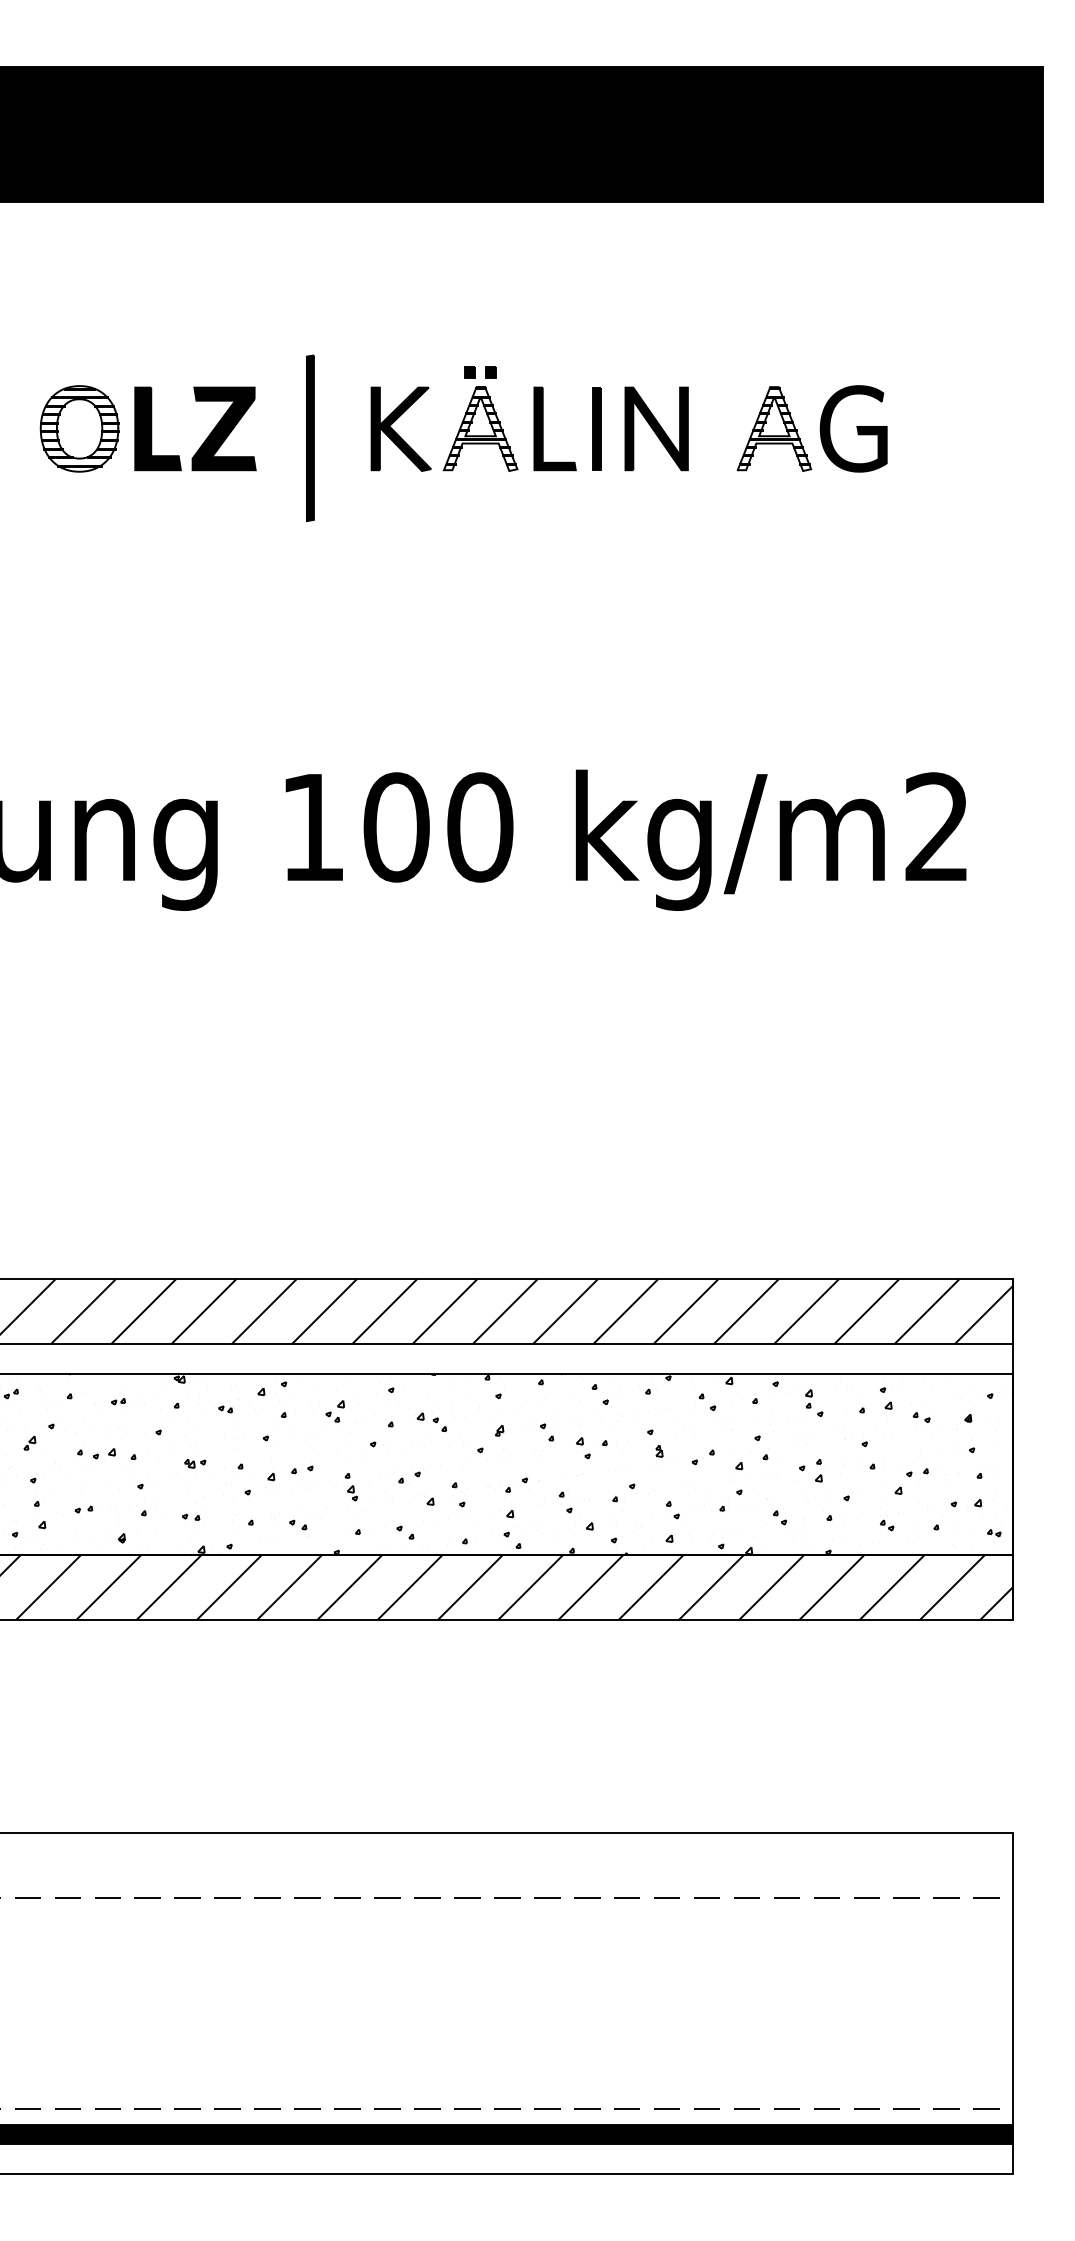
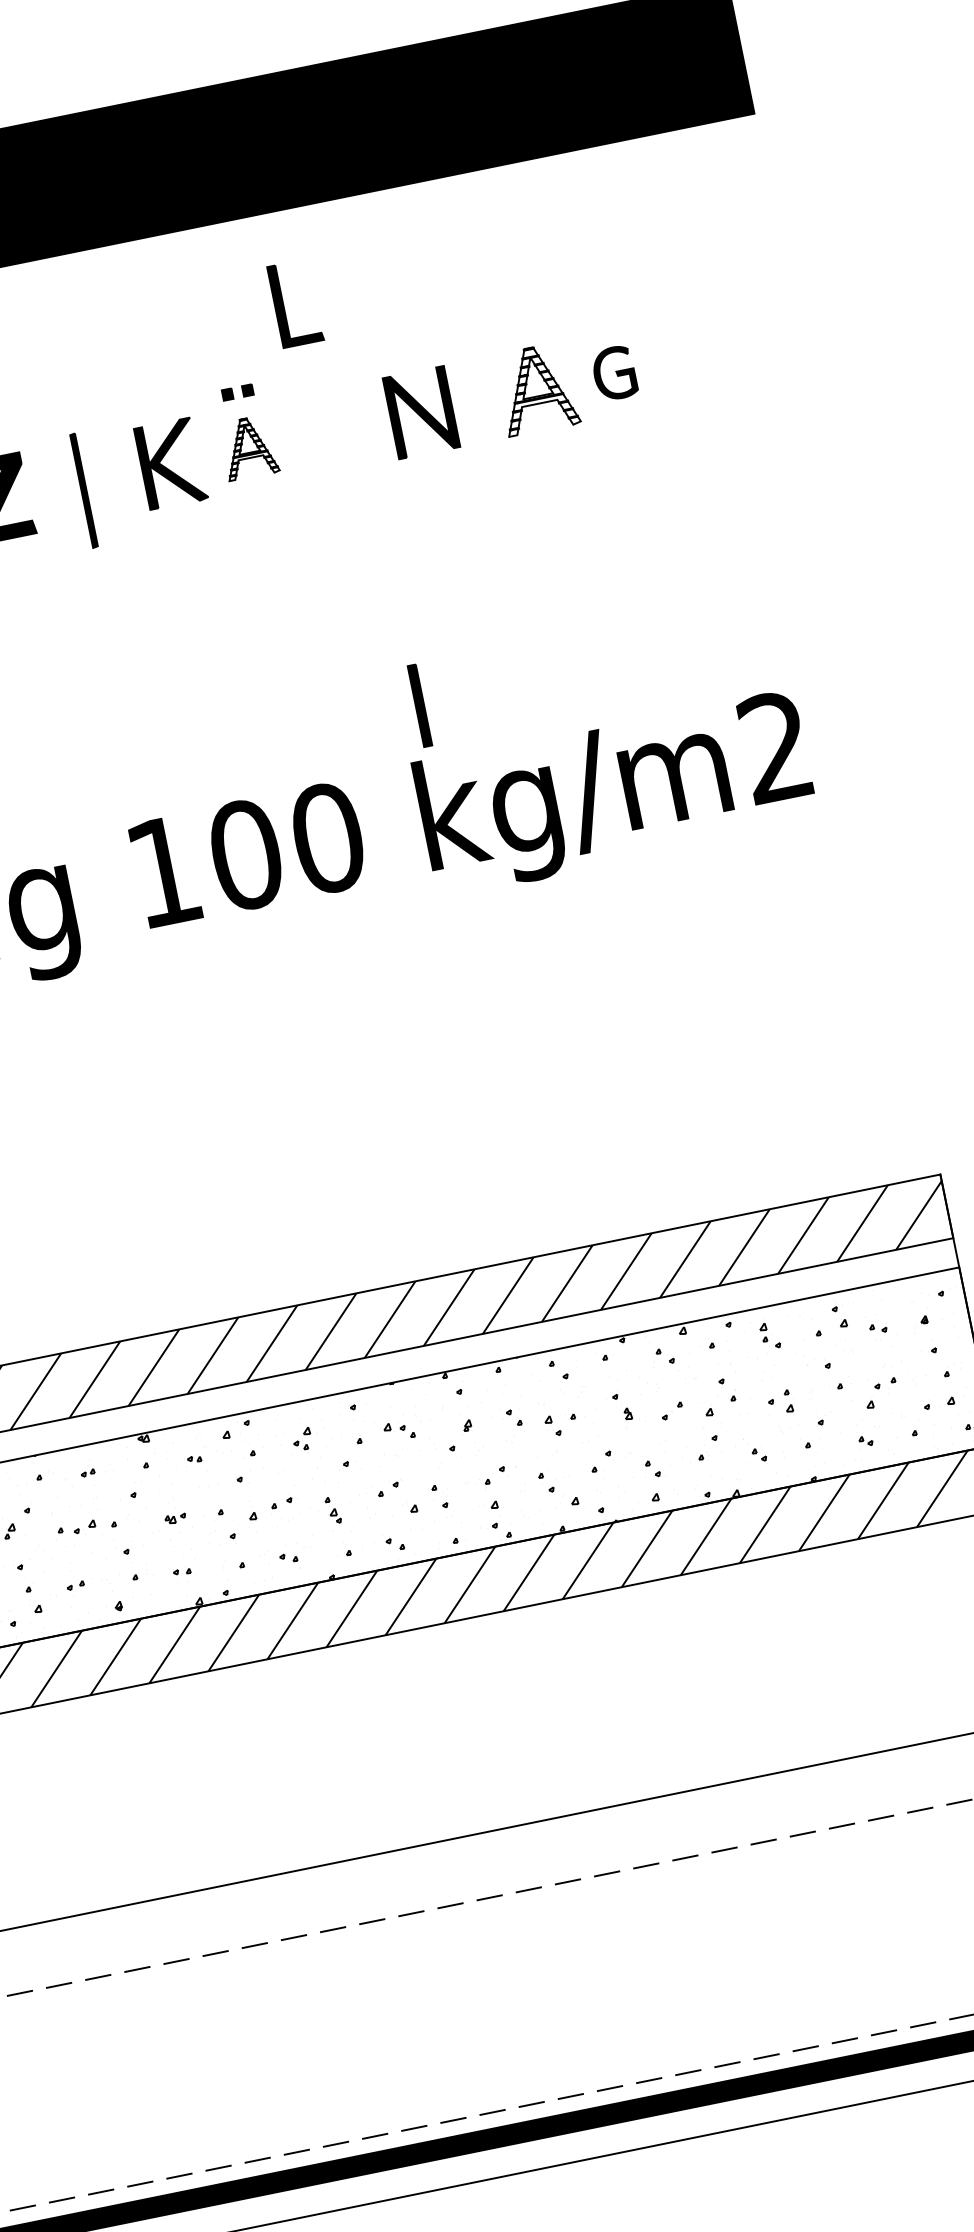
part: (480, 428) -> (248, 447), size x0.7
part: (543, 428) -> (284, 305), moved
part: (596, 428) -> (419, 705), moved
part: (853, 428) -> (614, 372), size x0.6
part: (310, 437) -> (83, 490), size x0.7

